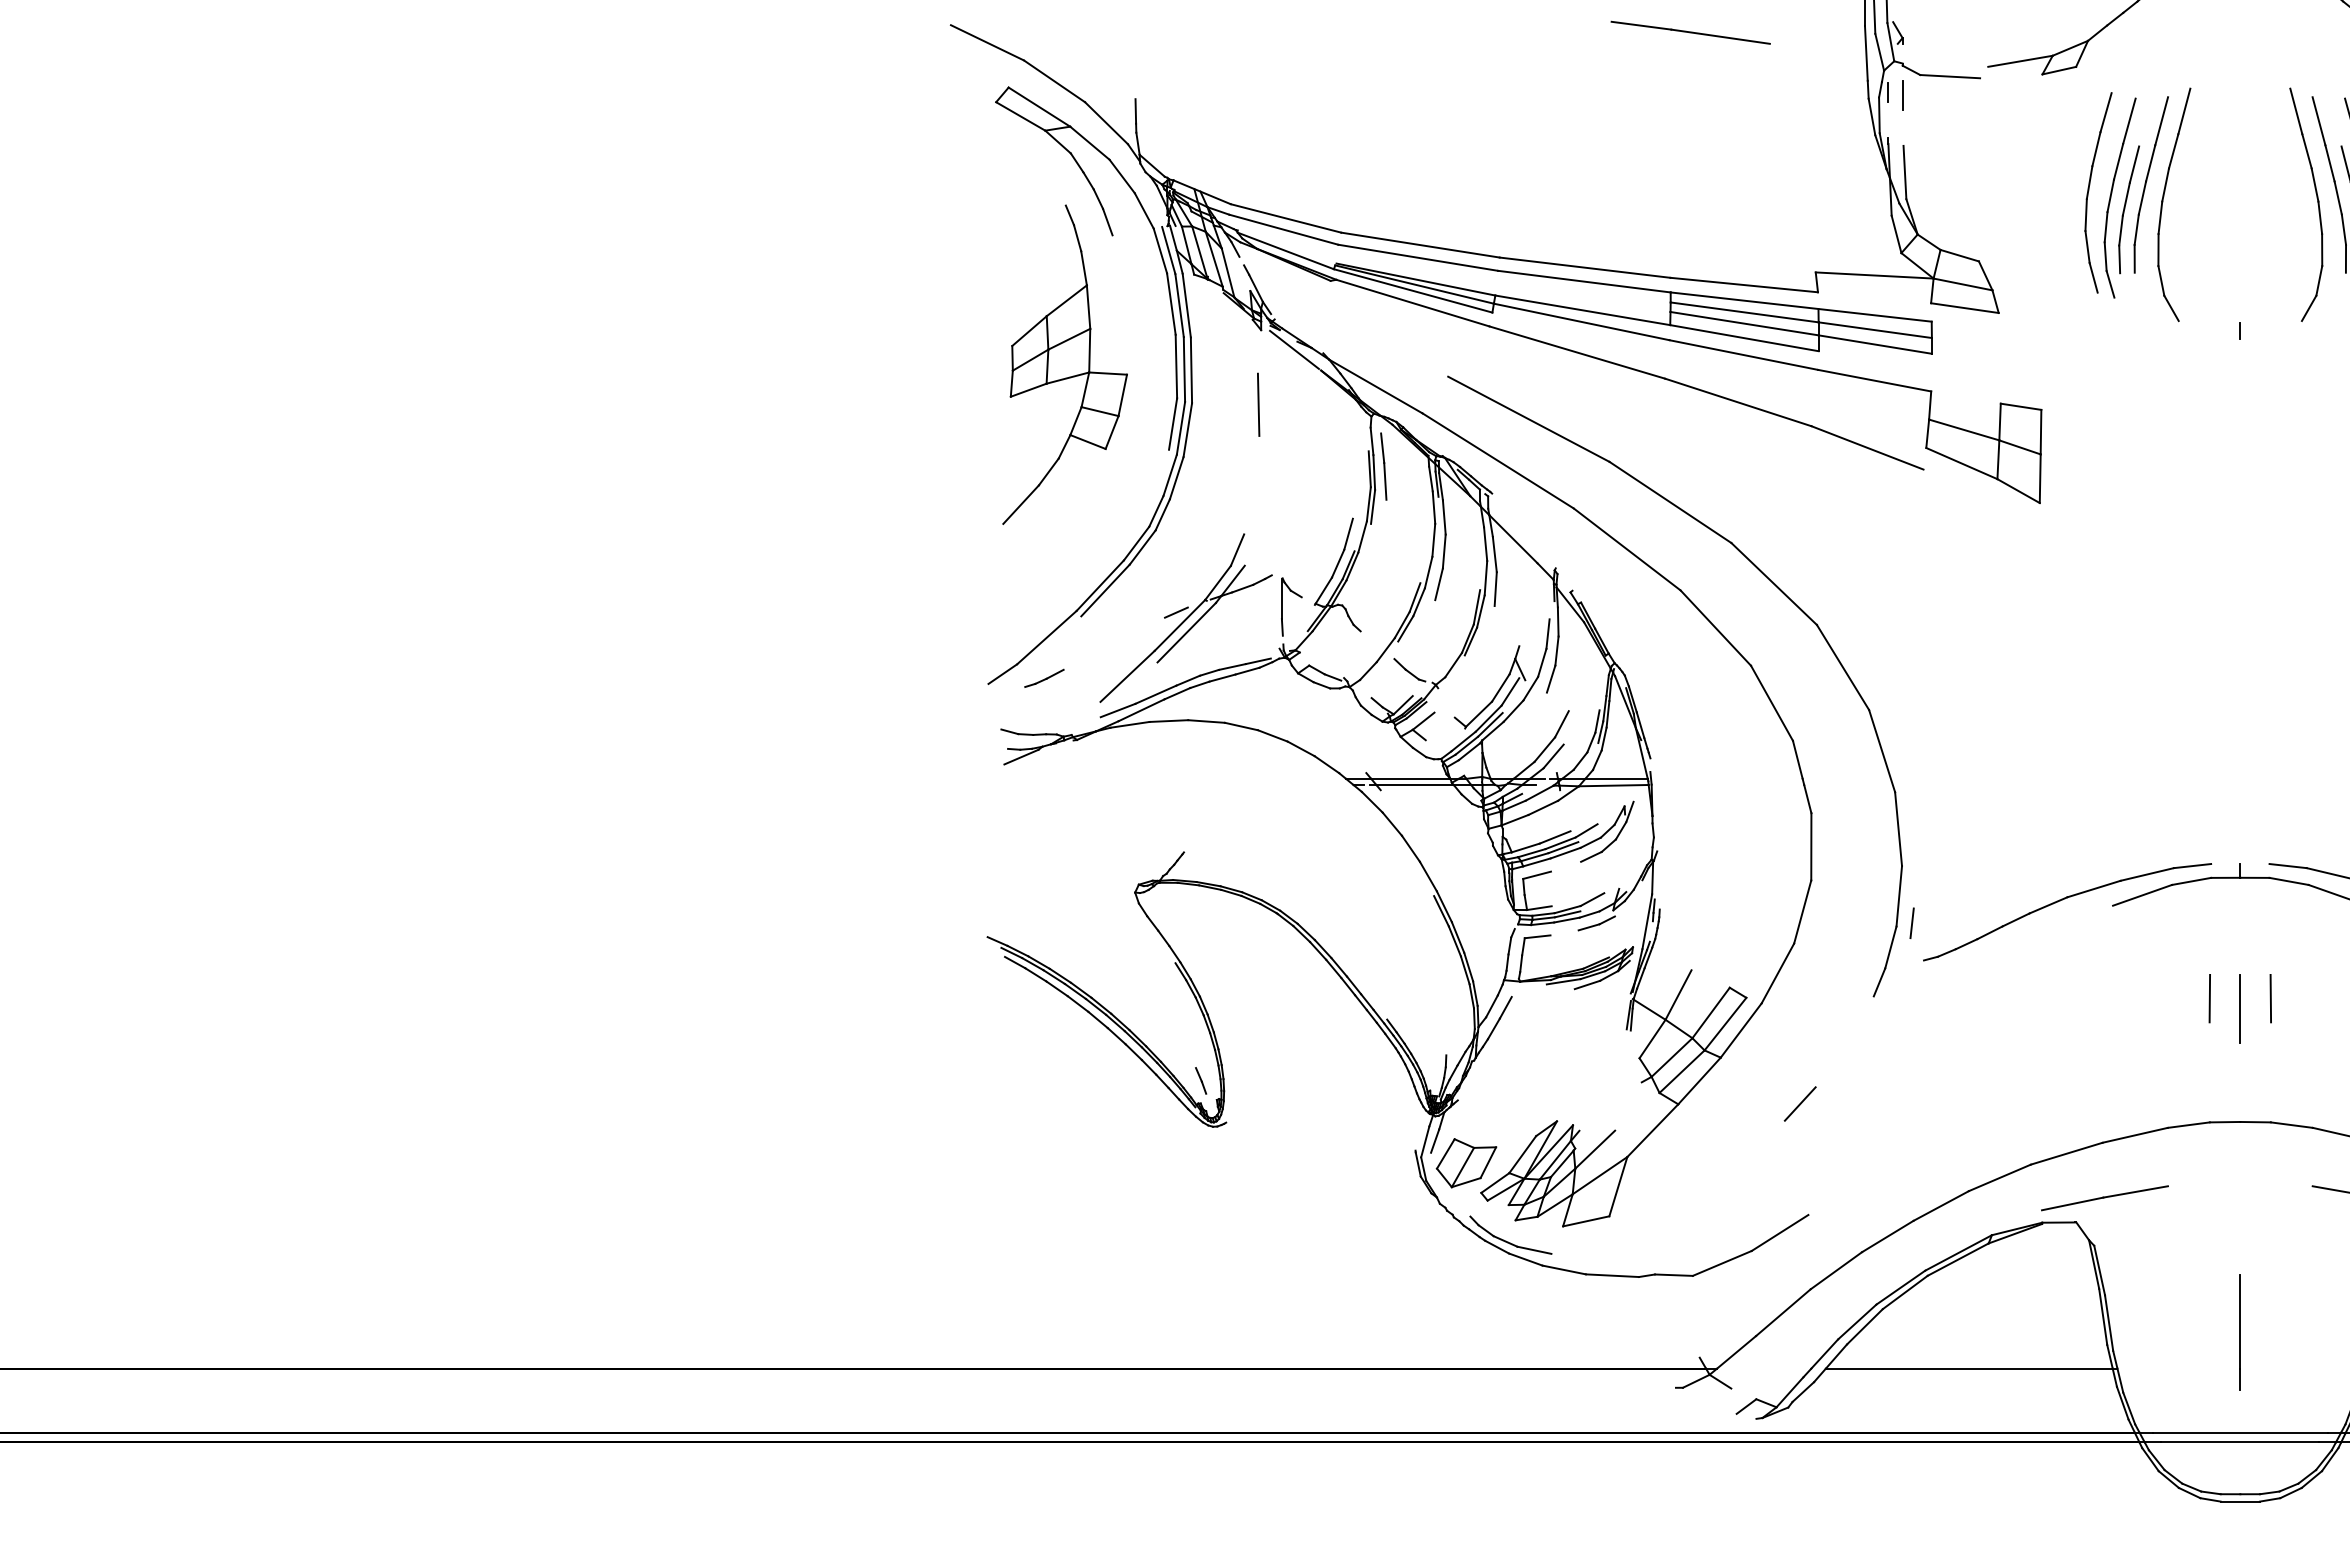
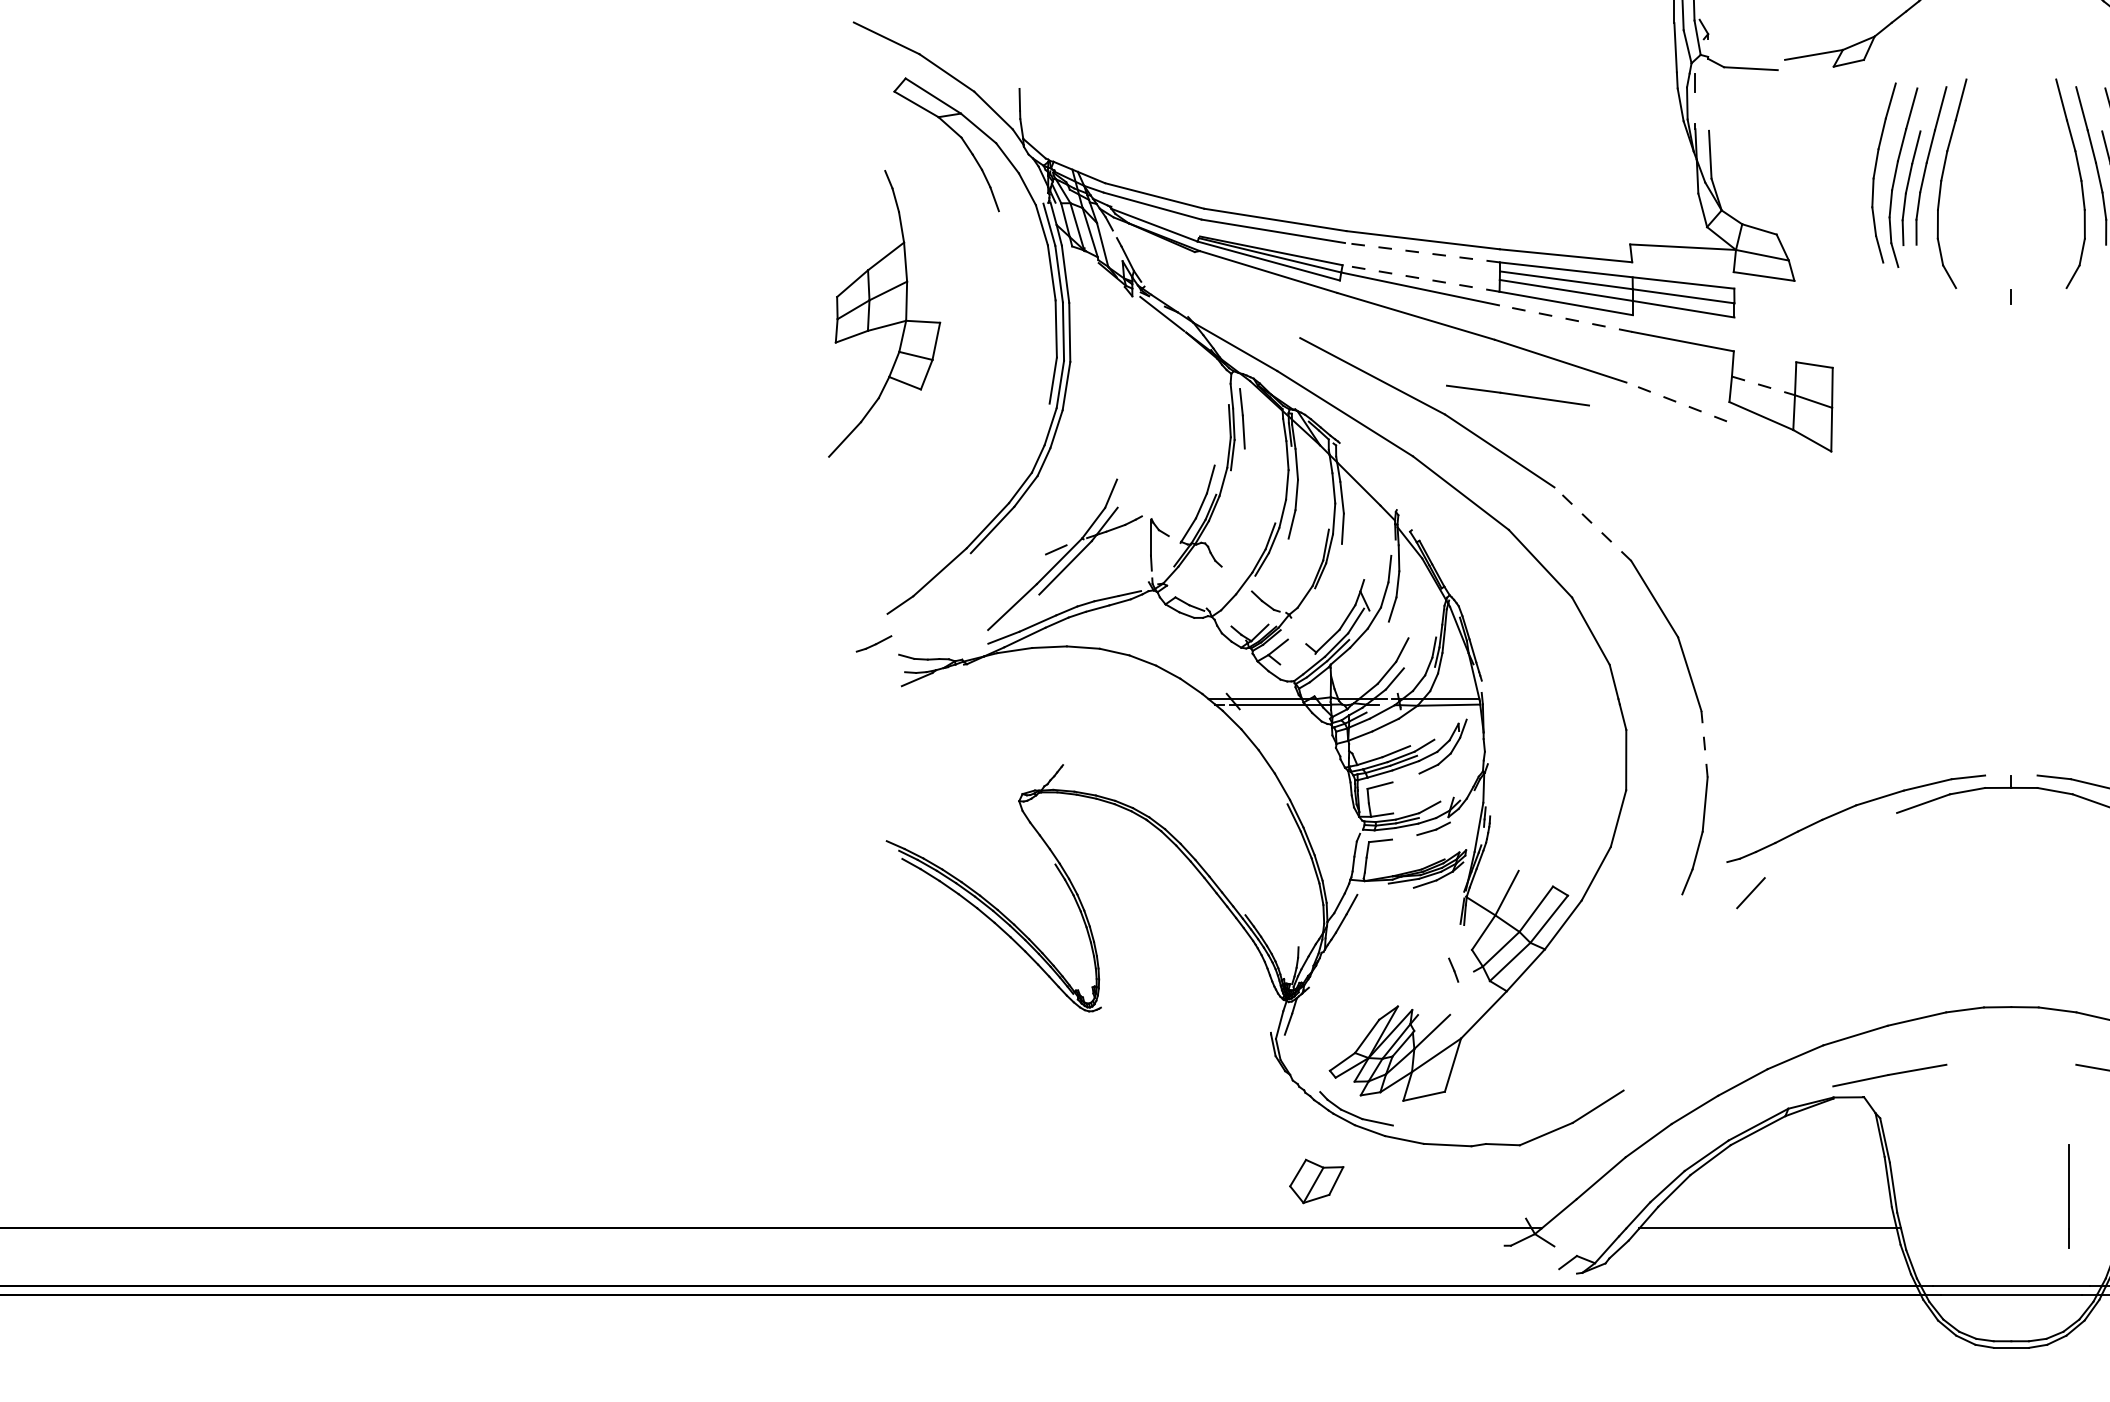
line: (1690, 32) -> (1517, 395), moved
line: (1902, 95) -> (1708, 85), removed
line: (1583, 281) -> (1421, 252), solid -> dashed
line: (1582, 310) -> (1420, 278), solid -> dashed
line: (1743, 355) -> (1565, 319), solid -> dashed
part: (1064, 364) -> (883, 313), moved
line: (1258, 404) -> (1129, 363), removed
line: (1964, 430) -> (1763, 386), solid -> dashed
line: (1867, 447) -> (1676, 401), solid -> dashed
line: (1773, 583) -> (1592, 523), solid -> dashed
part: (1044, 677) -> (874, 643), moved
line: (1898, 828) -> (1704, 743), solid -> dashed
line: (1911, 923) -> (1716, 828), removed
line: (2209, 998) -> (1983, 896), removed
line: (2270, 998) -> (2038, 896), removed
line: (2239, 1008) -> (2010, 905), removed
line: (1201, 1080) -> (1454, 969), moved
line: (1799, 1103) -> (1750, 892), moved
part: (1466, 1163) -> (1316, 1181), moved
line: (2239, 1332) -> (2068, 1196), moved

